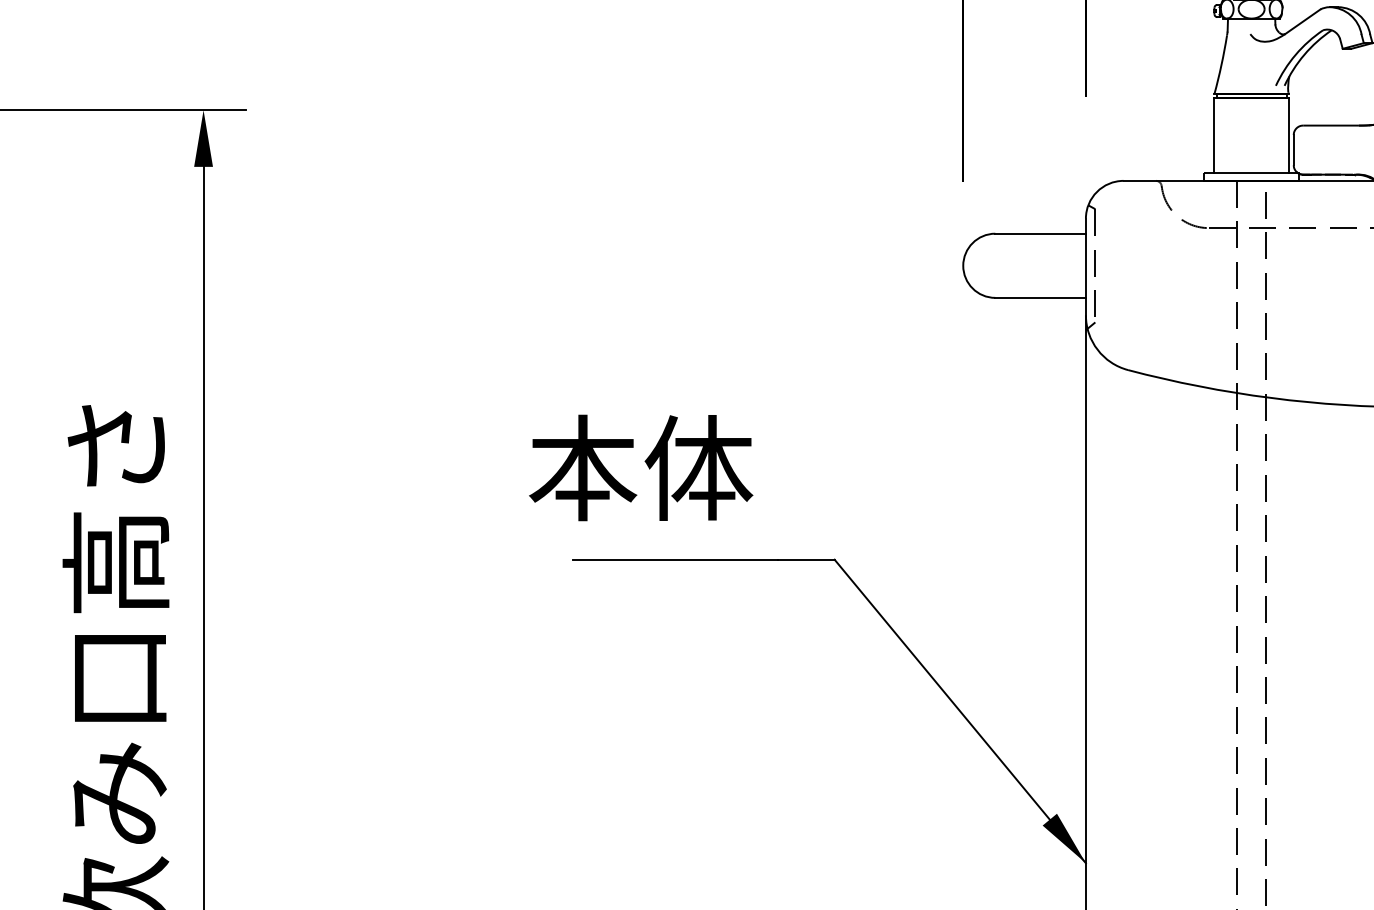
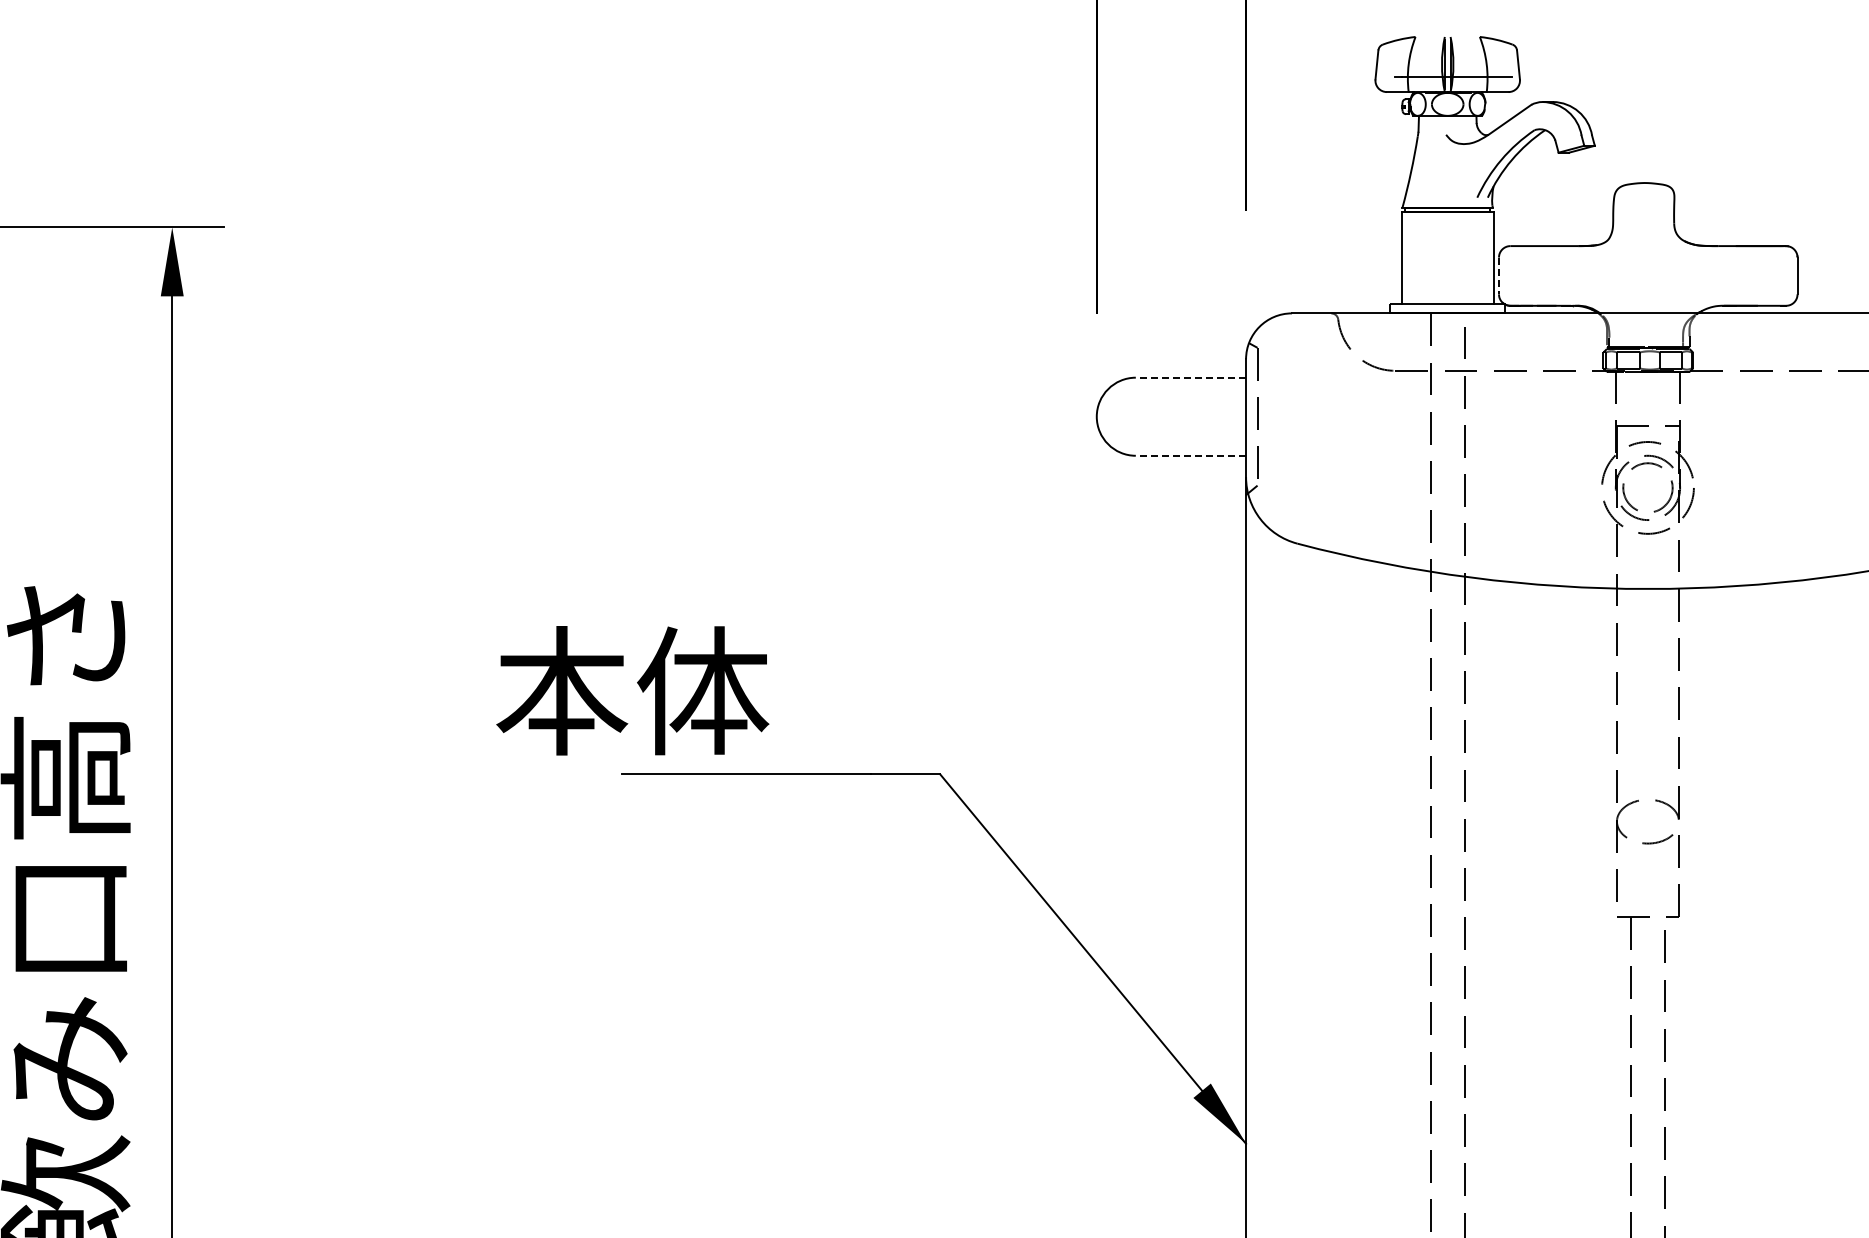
line: (1293, 150) -> (1498, 276), solid -> dashed
line: (1040, 233) -> (1190, 377), solid -> dashed
line: (1040, 297) -> (1190, 455), solid -> dashed
text: (640, 467) -> (632, 690), moved

